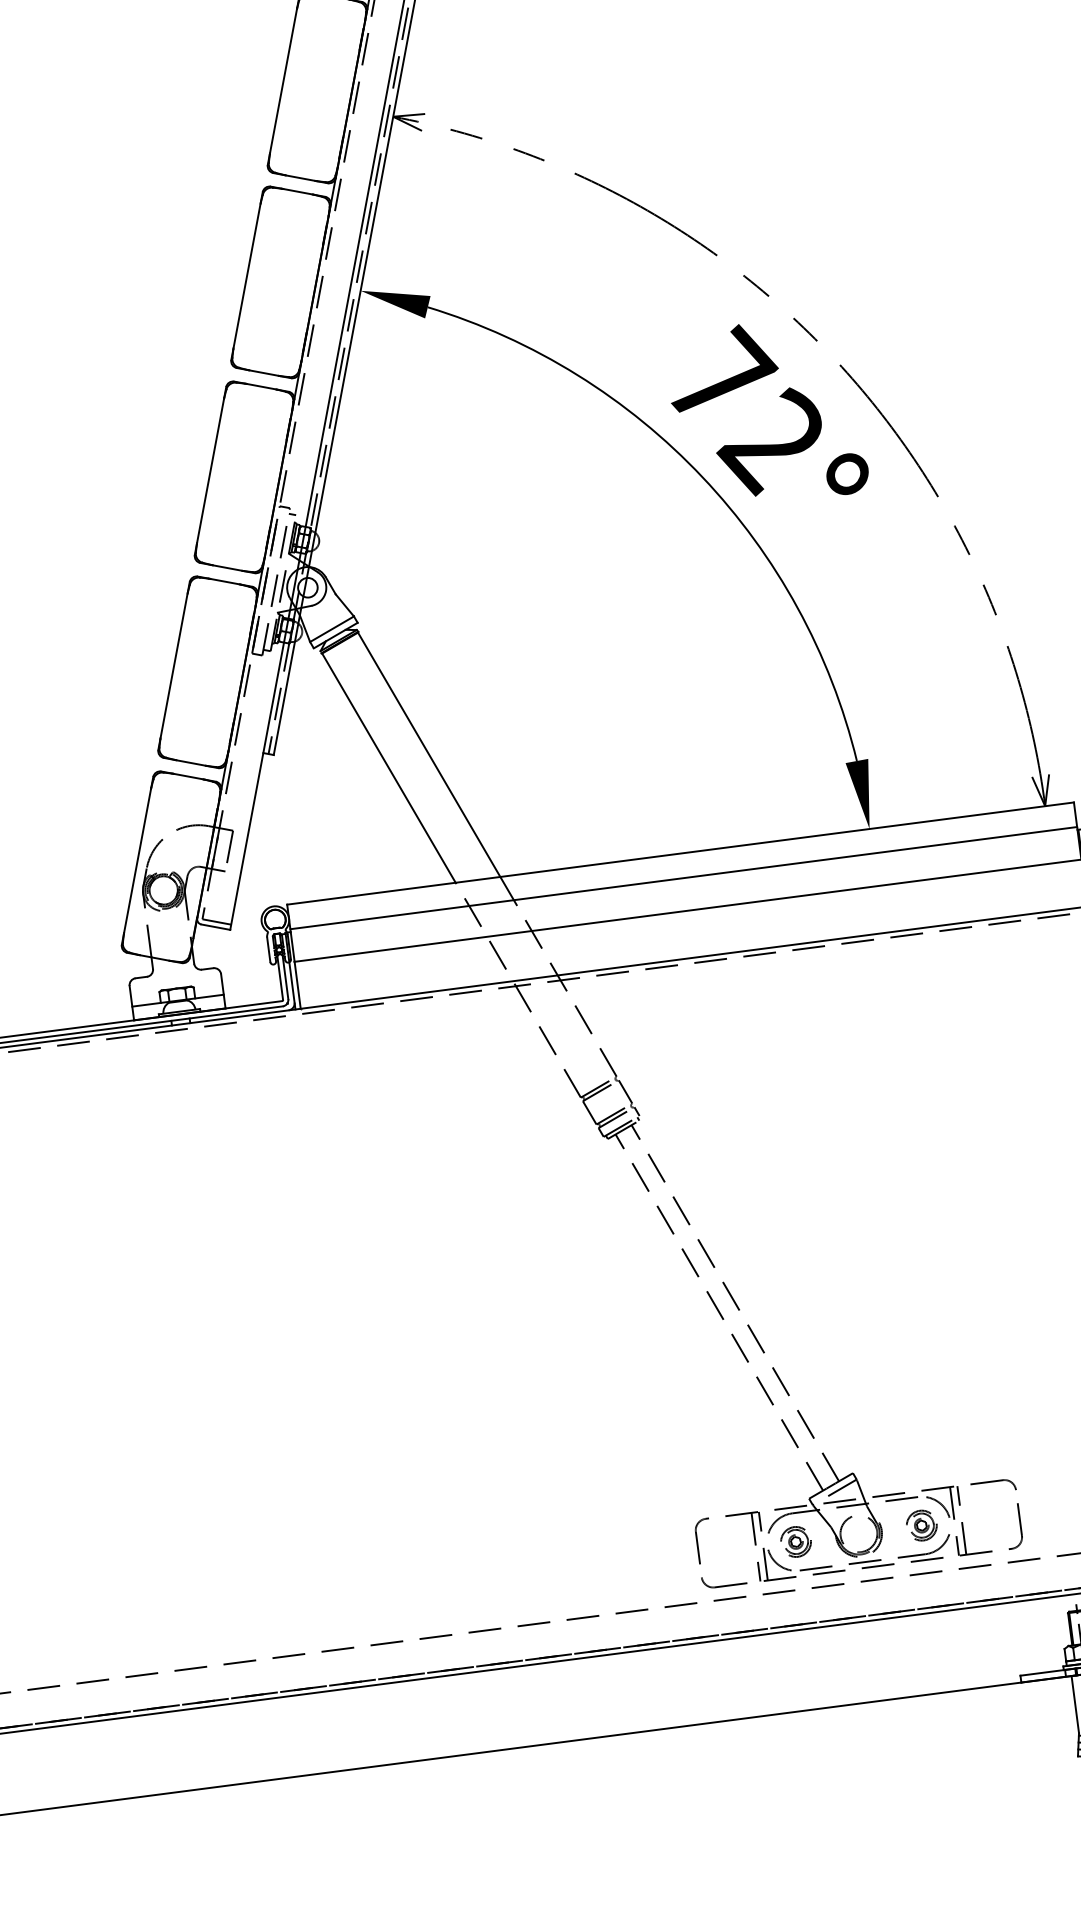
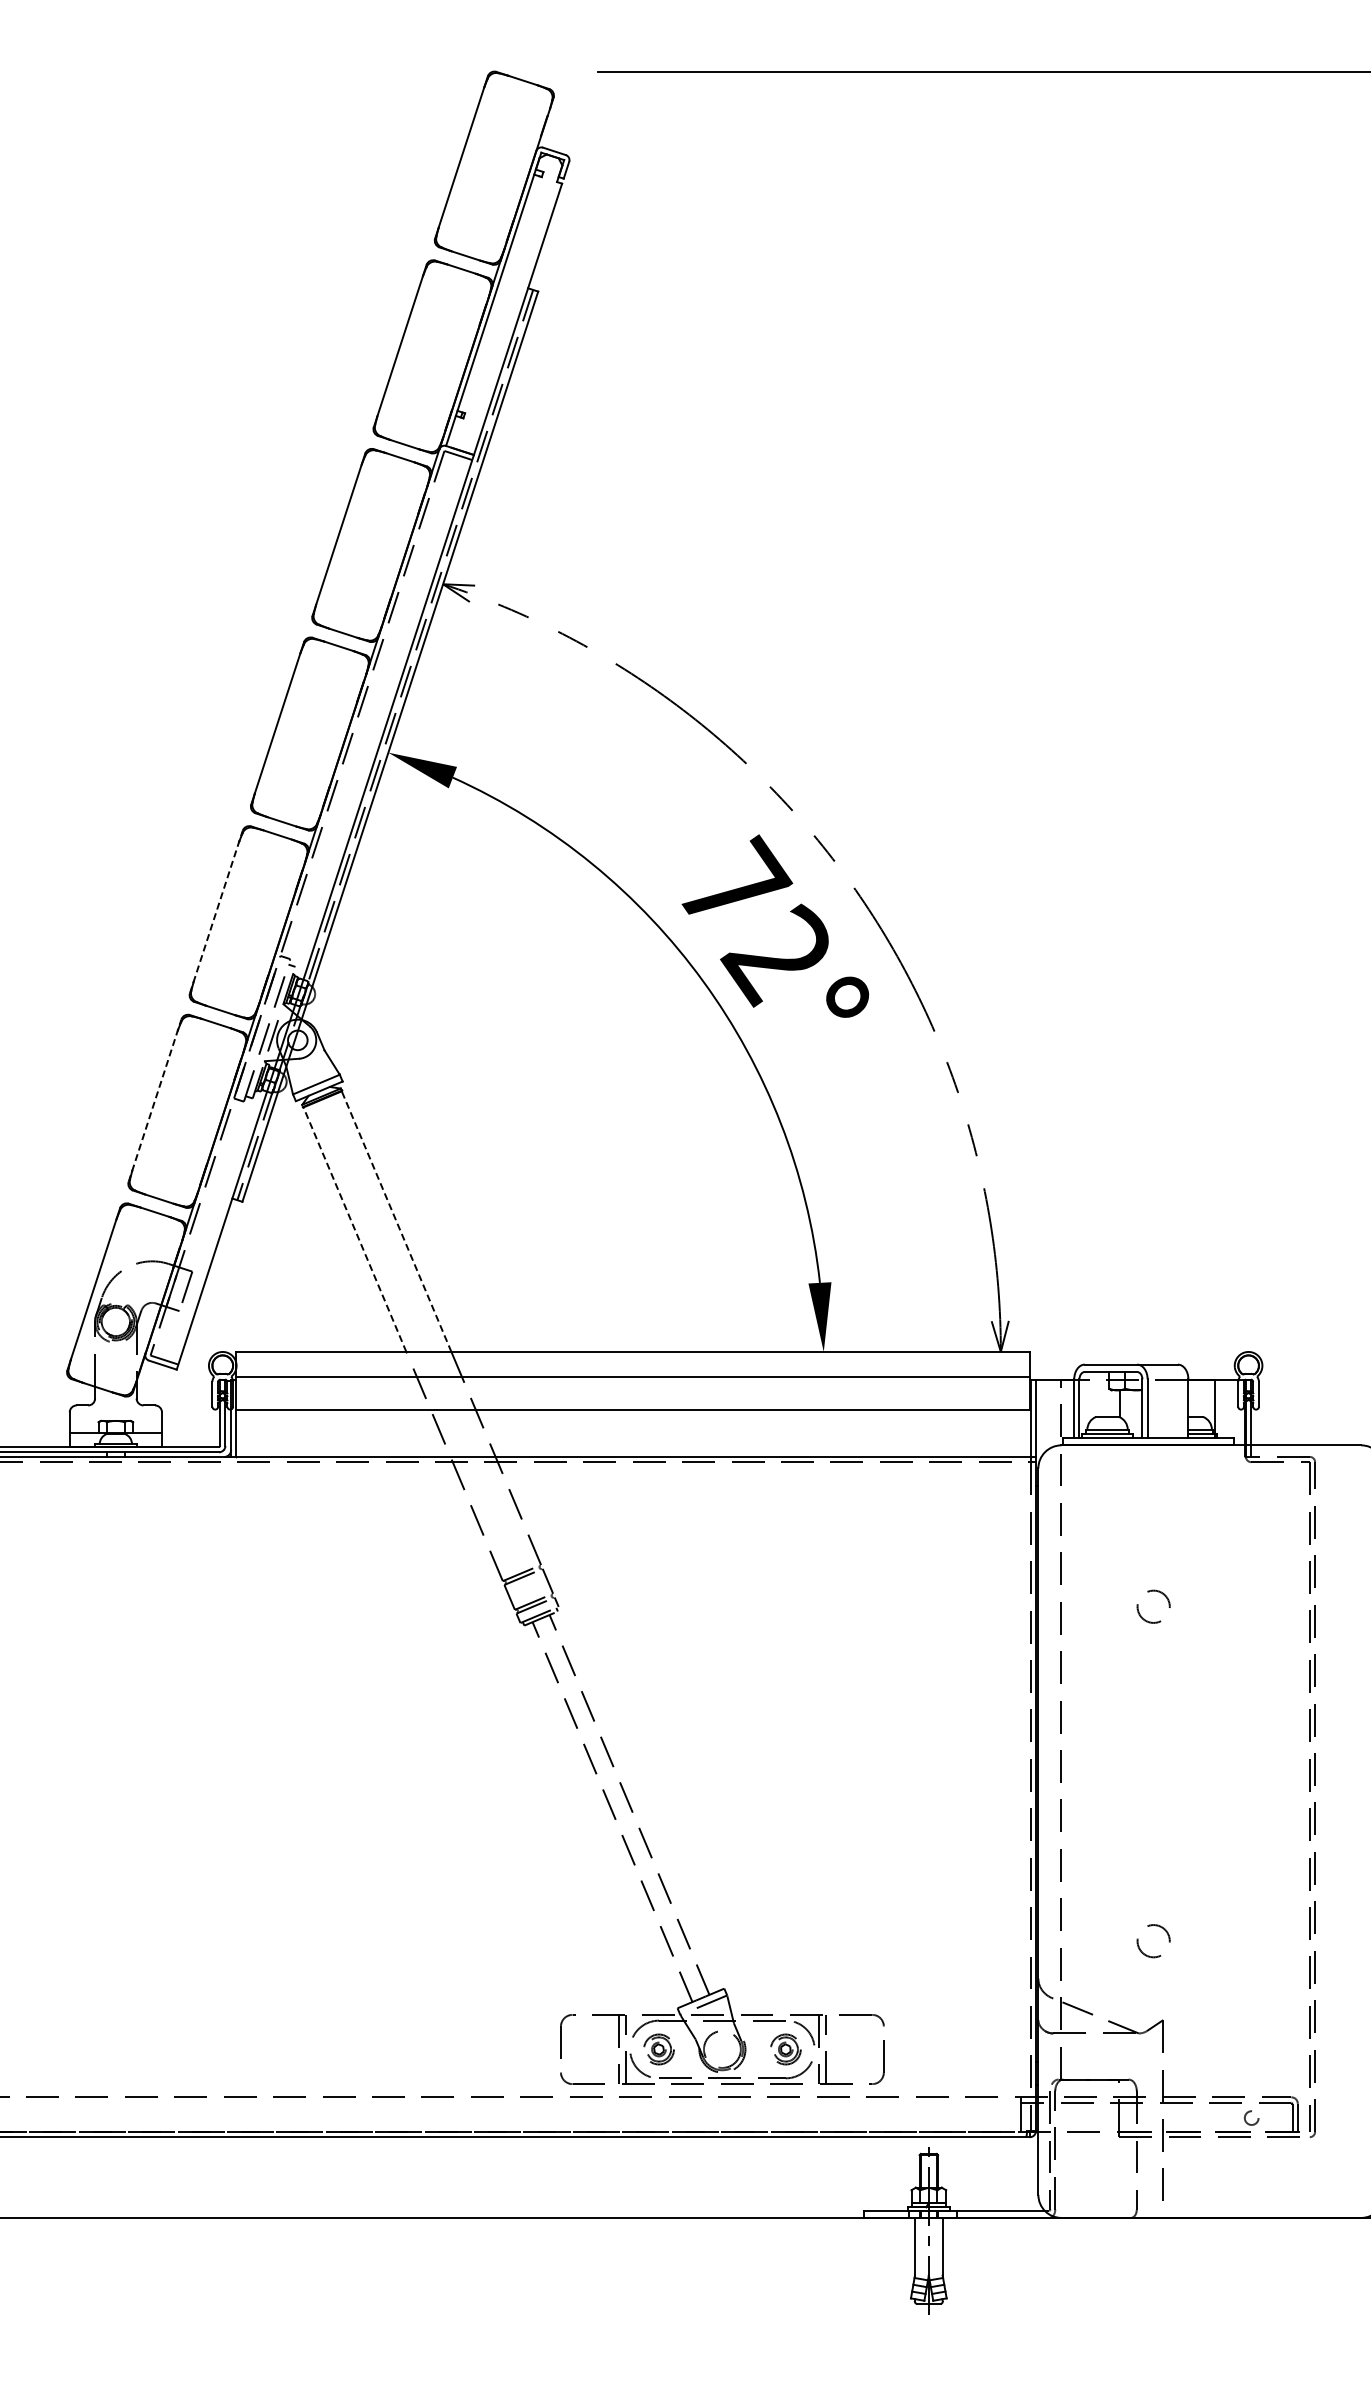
line: (210, 470) -> (216, 911), solid -> dashed
line: (174, 665) -> (155, 1100), solid -> dashed
line: (429, 754) -> (396, 1221), solid -> dashed
line: (388, 768) -> (354, 1229), solid -> dashed

